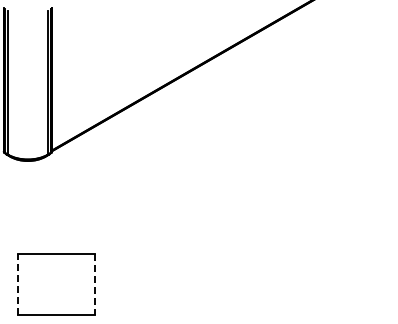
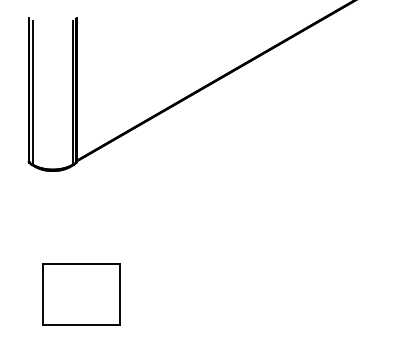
line: (18, 284) -> (43, 294), dashed -> solid
line: (94, 284) -> (119, 294), dashed -> solid

